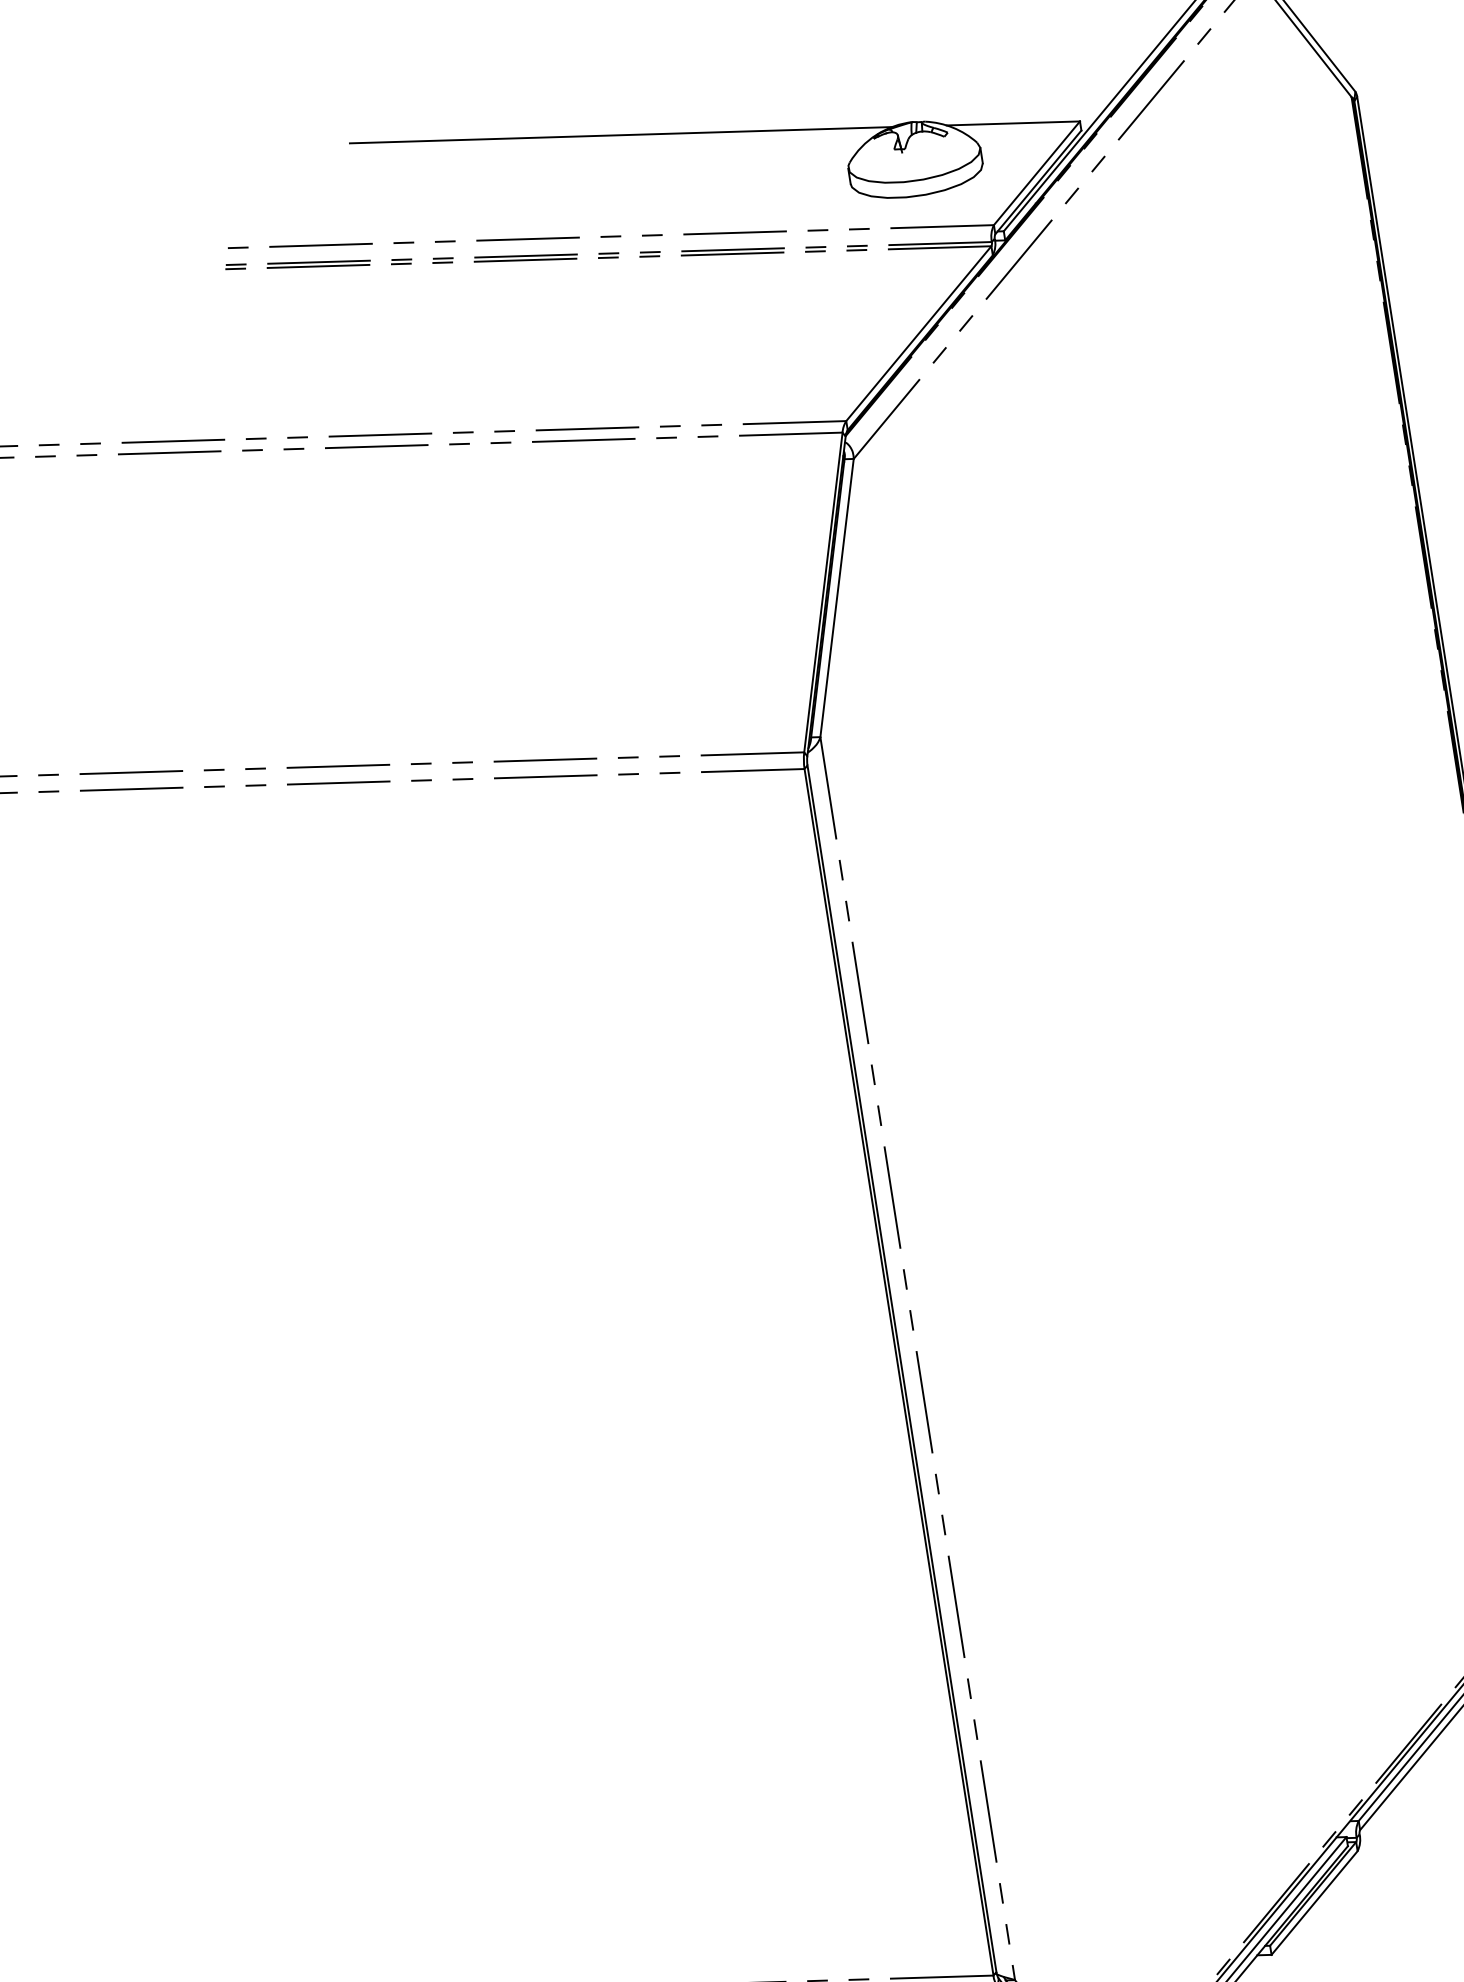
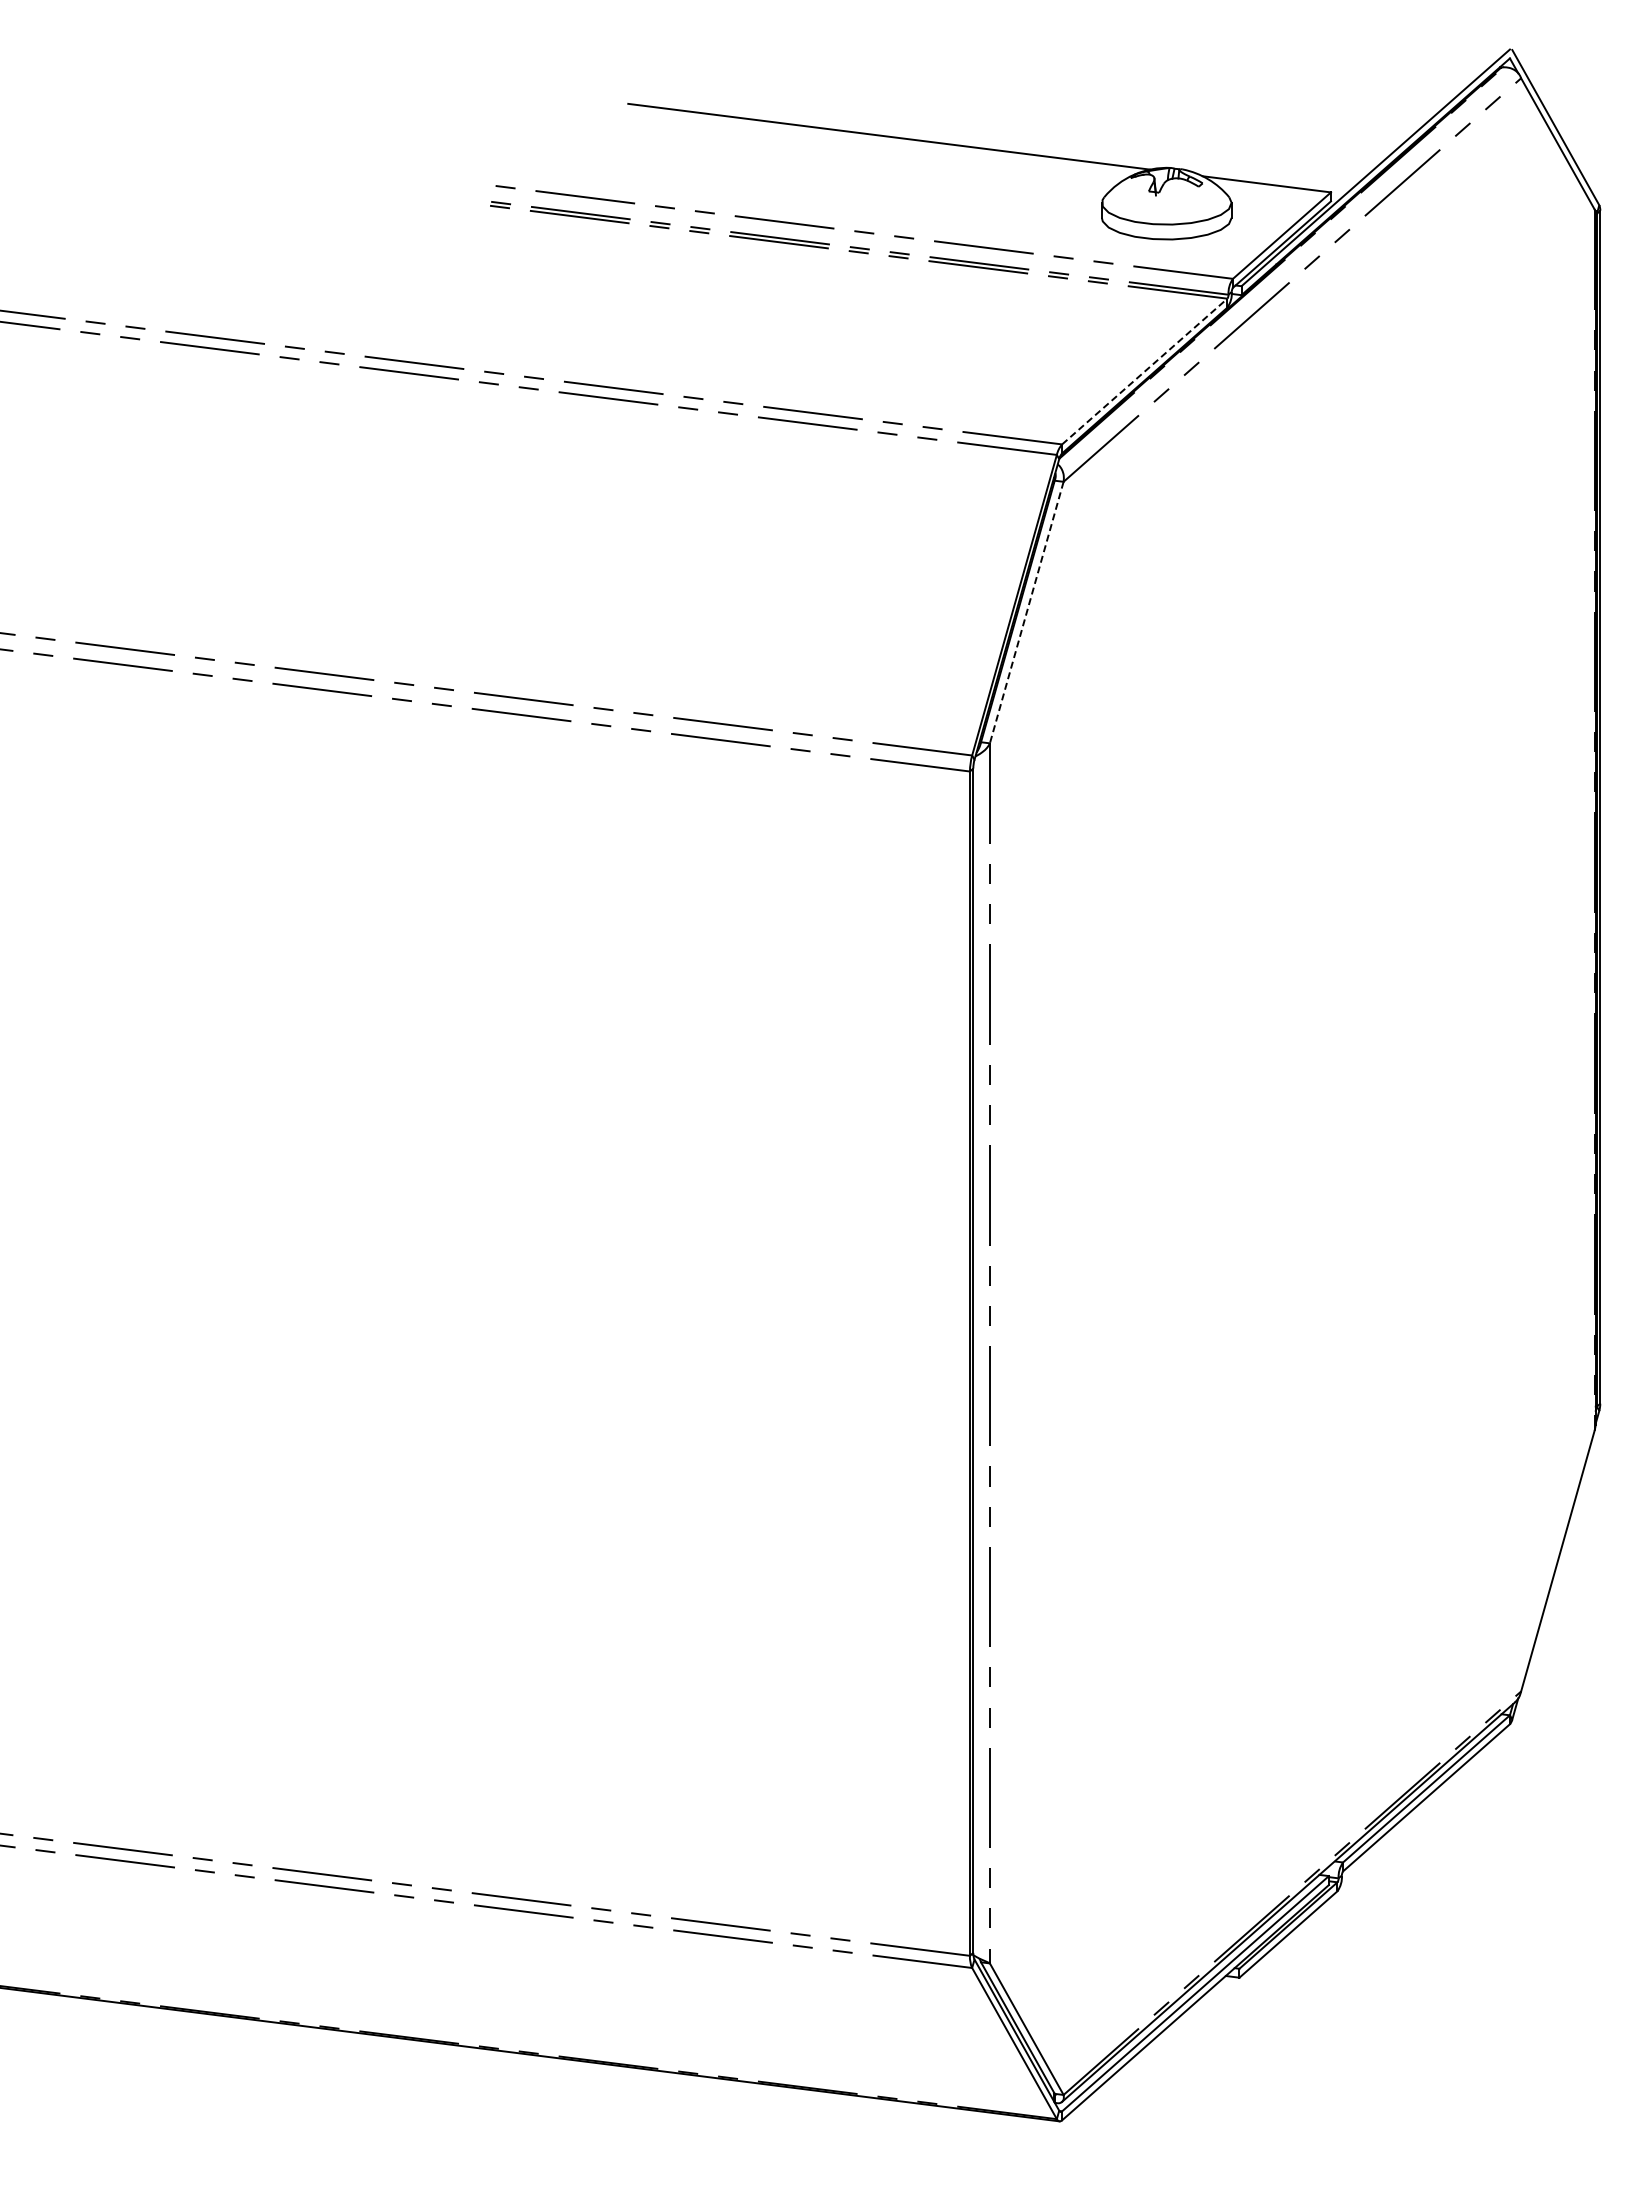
line: (919, 333) -> (1145, 371), solid -> dashed
line: (836, 598) -> (1026, 612), solid -> dashed

